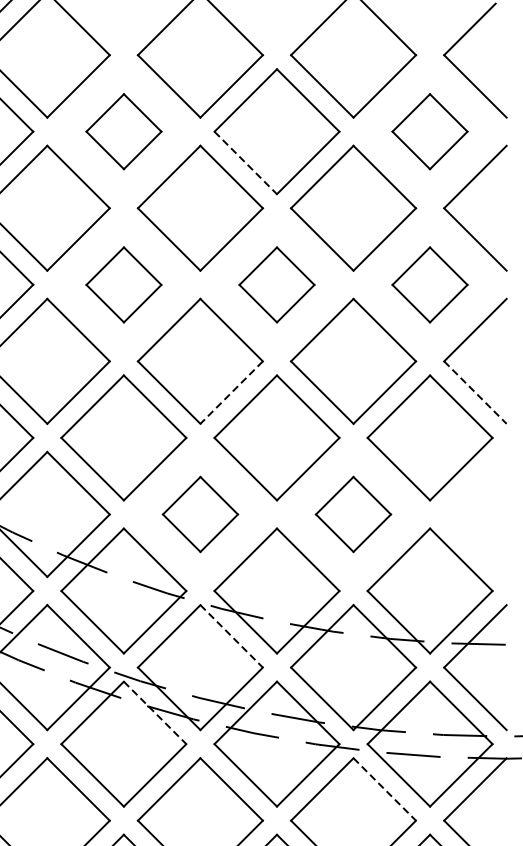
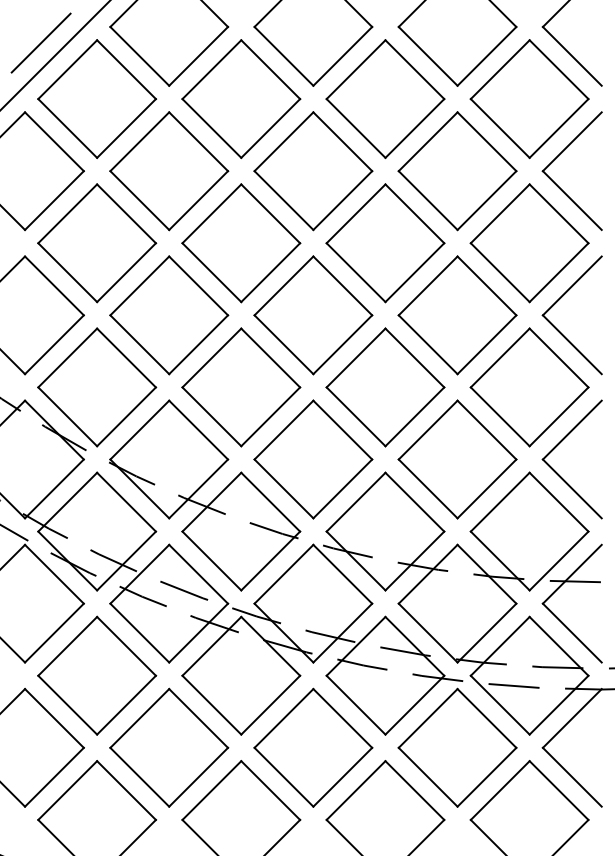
part: (124, 131) -> (241, 98), size x1.67
part: (429, 131) -> (529, 98), size x1.67
line: (246, 162) -> (356, 128), dashed -> solid
part: (124, 285) -> (241, 243), size x1.67
part: (277, 285) -> (385, 243), size x1.67
part: (429, 285) -> (529, 243), size x1.67
line: (231, 392) -> (342, 344), dashed -> solid
line: (475, 392) -> (572, 344), dashed -> solid
part: (460, 499) -> (558, 445), added
part: (200, 514) -> (313, 459), size x1.67
part: (353, 514) -> (457, 459), size x1.67
line: (231, 636) -> (342, 574), dashed -> solid
line: (154, 713) -> (270, 646), dashed -> solid
line: (384, 789) -> (486, 718), dashed -> solid

